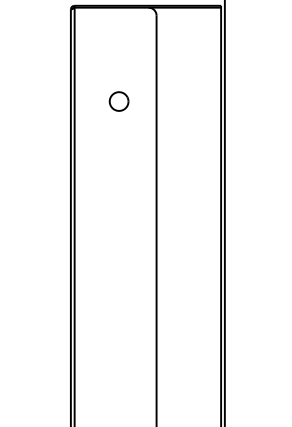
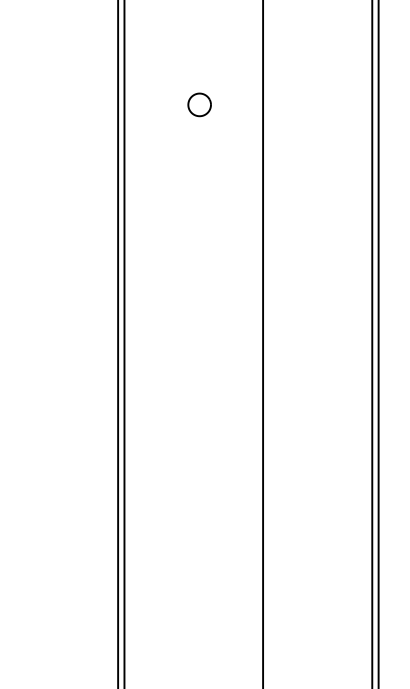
part: (118, 100) -> (198, 103), size x0.71

